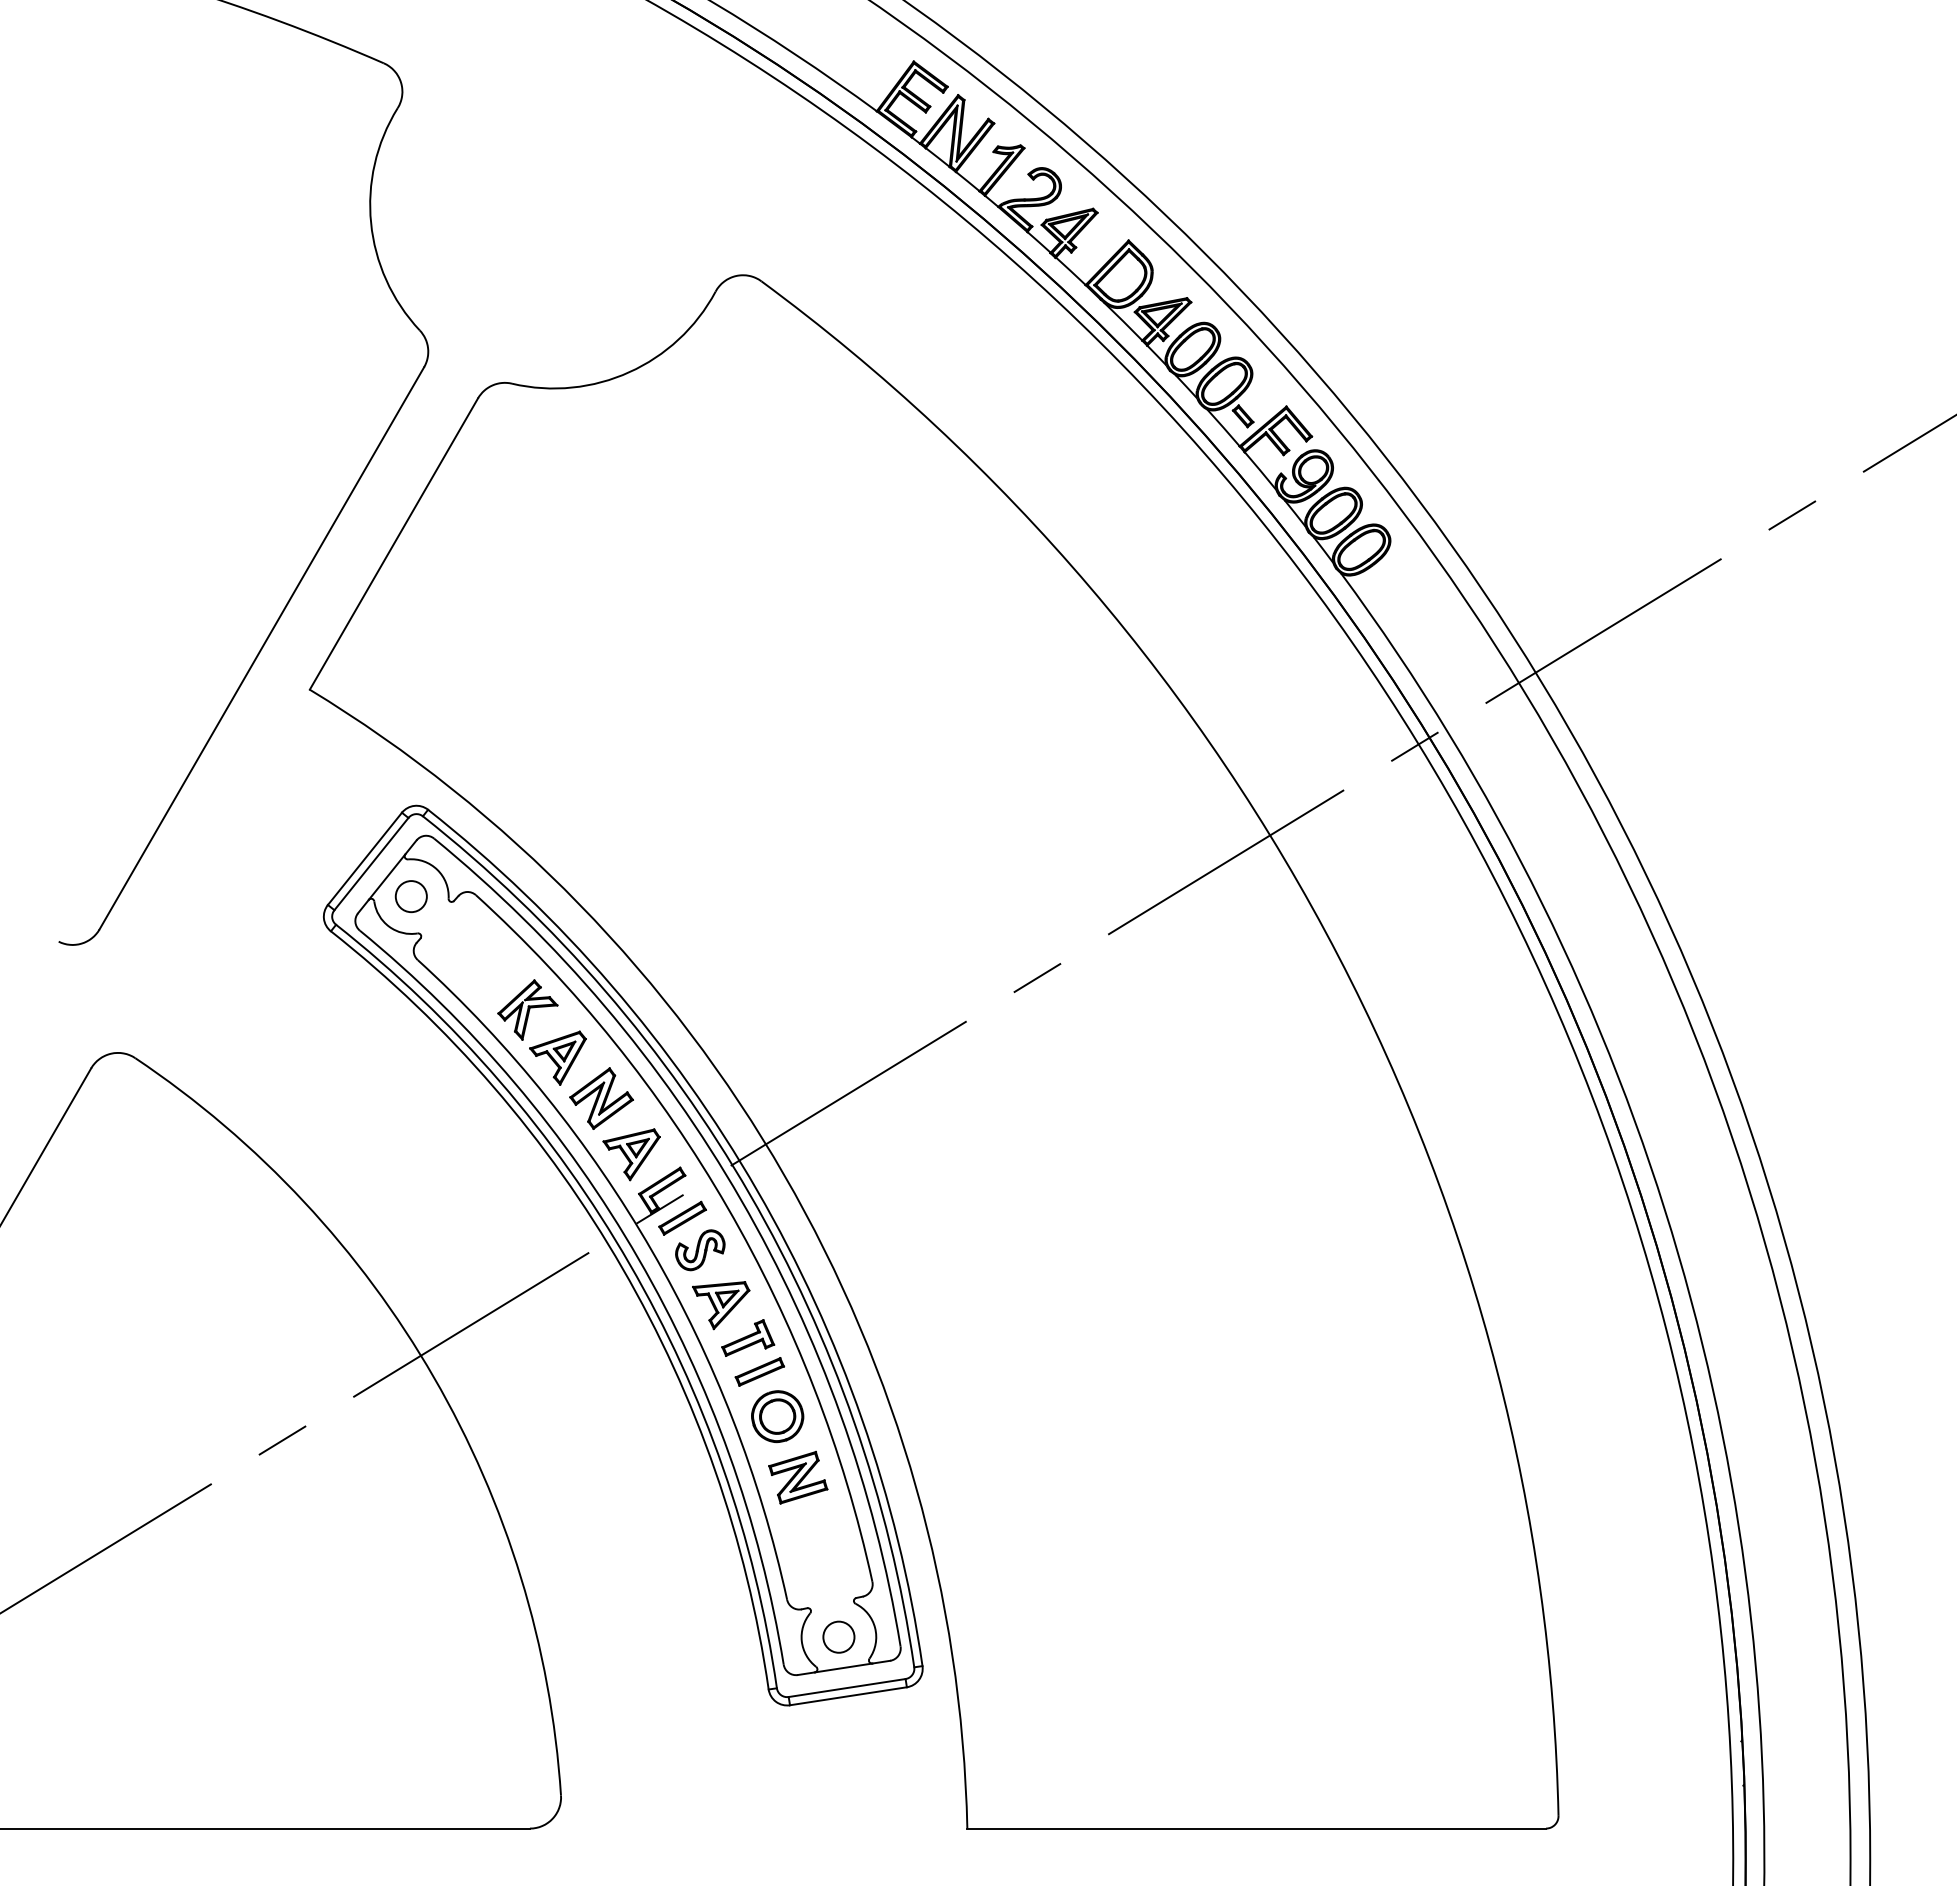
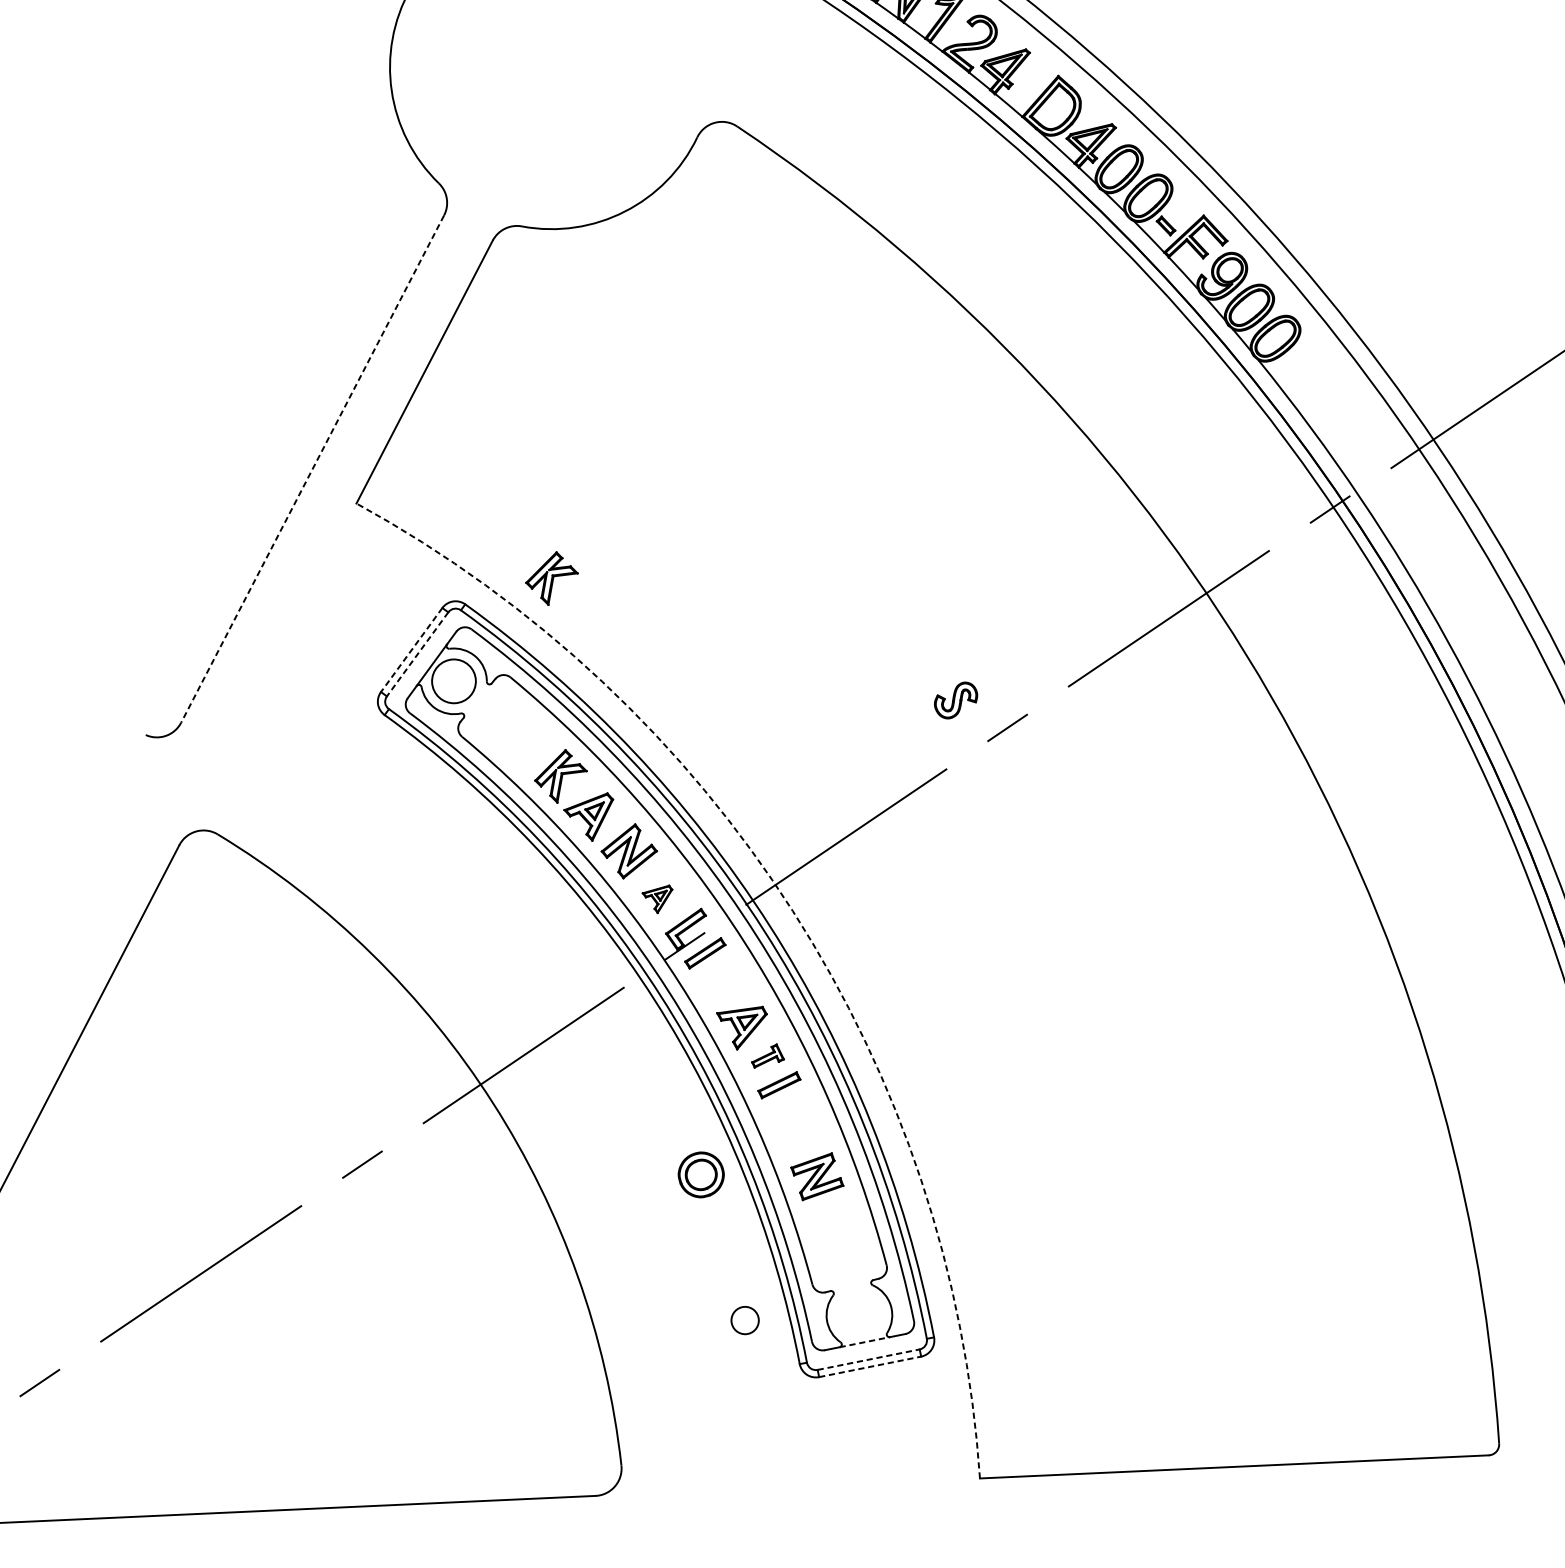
line: (261, 648) -> (312, 469), solid -> dashed
part: (527, 784) -> (551, 578), added
line: (364, 859) -> (411, 650), solid -> dashed
line: (371, 864) -> (417, 654), solid -> dashed
circle: (410, 896) -> (453, 681), size x1.6
part: (631, 1154) -> (657, 899), size x0.6
arc: (784, 1175) -> (793, 911), solid -> dashed
part: (700, 1250) -> (956, 700), moved
part: (748, 1337) -> (767, 1055), size x0.7
part: (777, 1416) -> (701, 1174), moved
circle: (838, 1636) -> (744, 1319), moved
line: (844, 1667) -> (865, 1341), solid -> dashed
line: (847, 1687) -> (868, 1359), solid -> dashed
line: (848, 1696) -> (870, 1367), solid -> dashed

